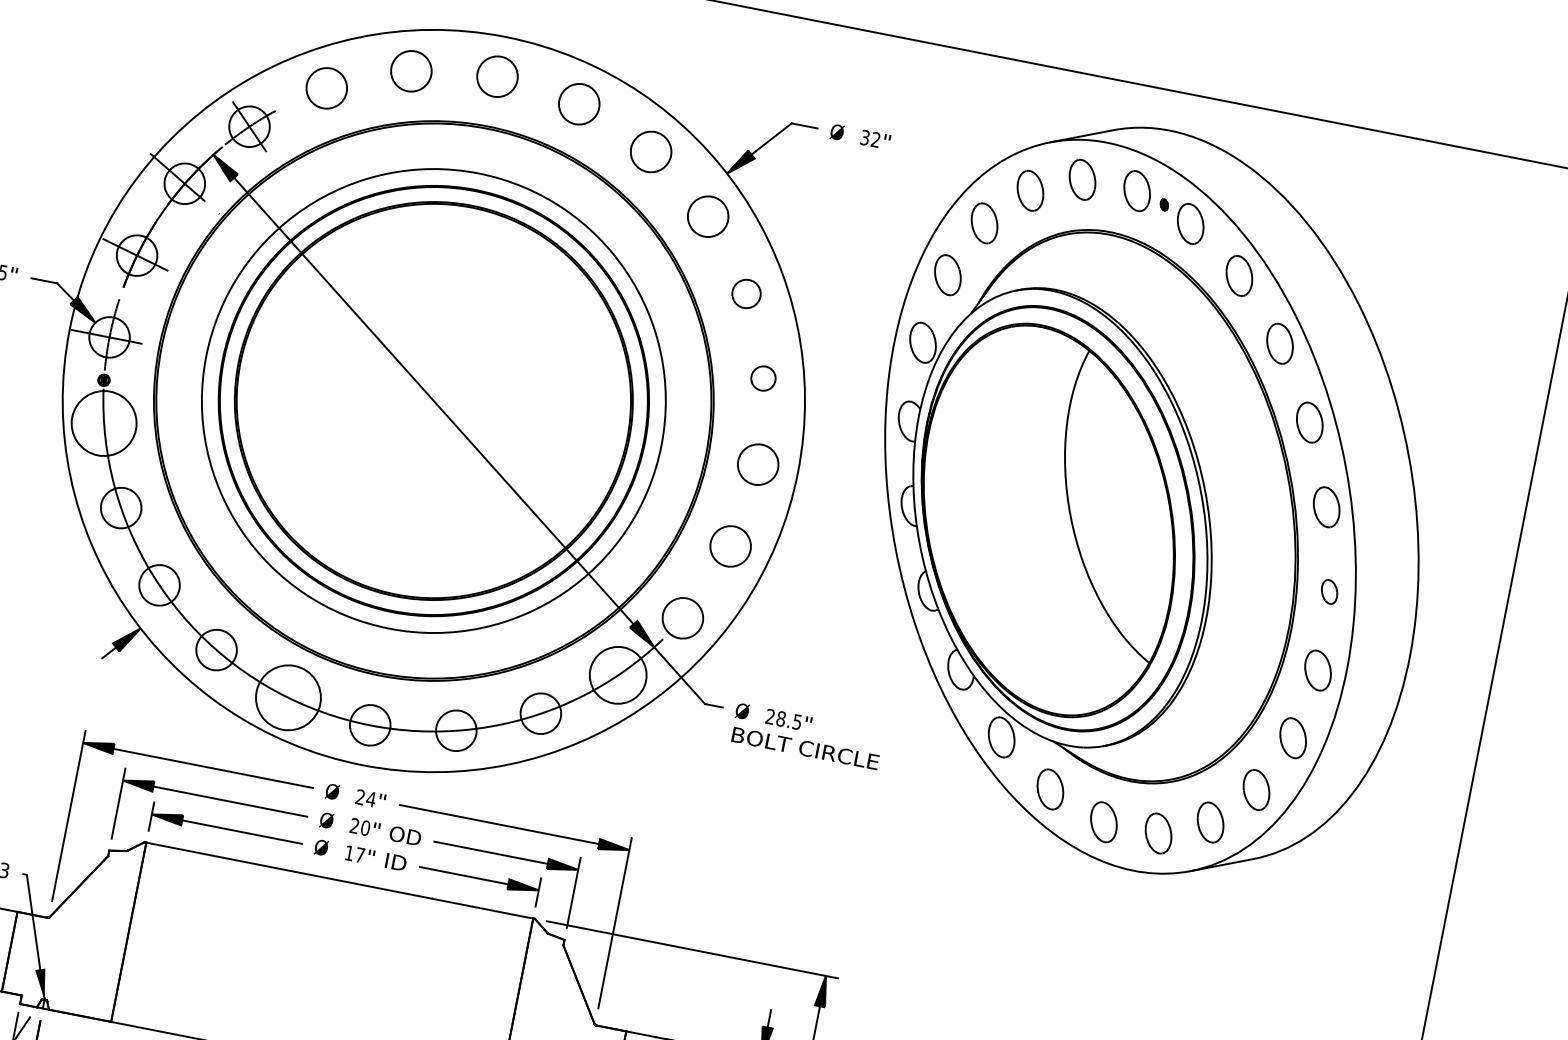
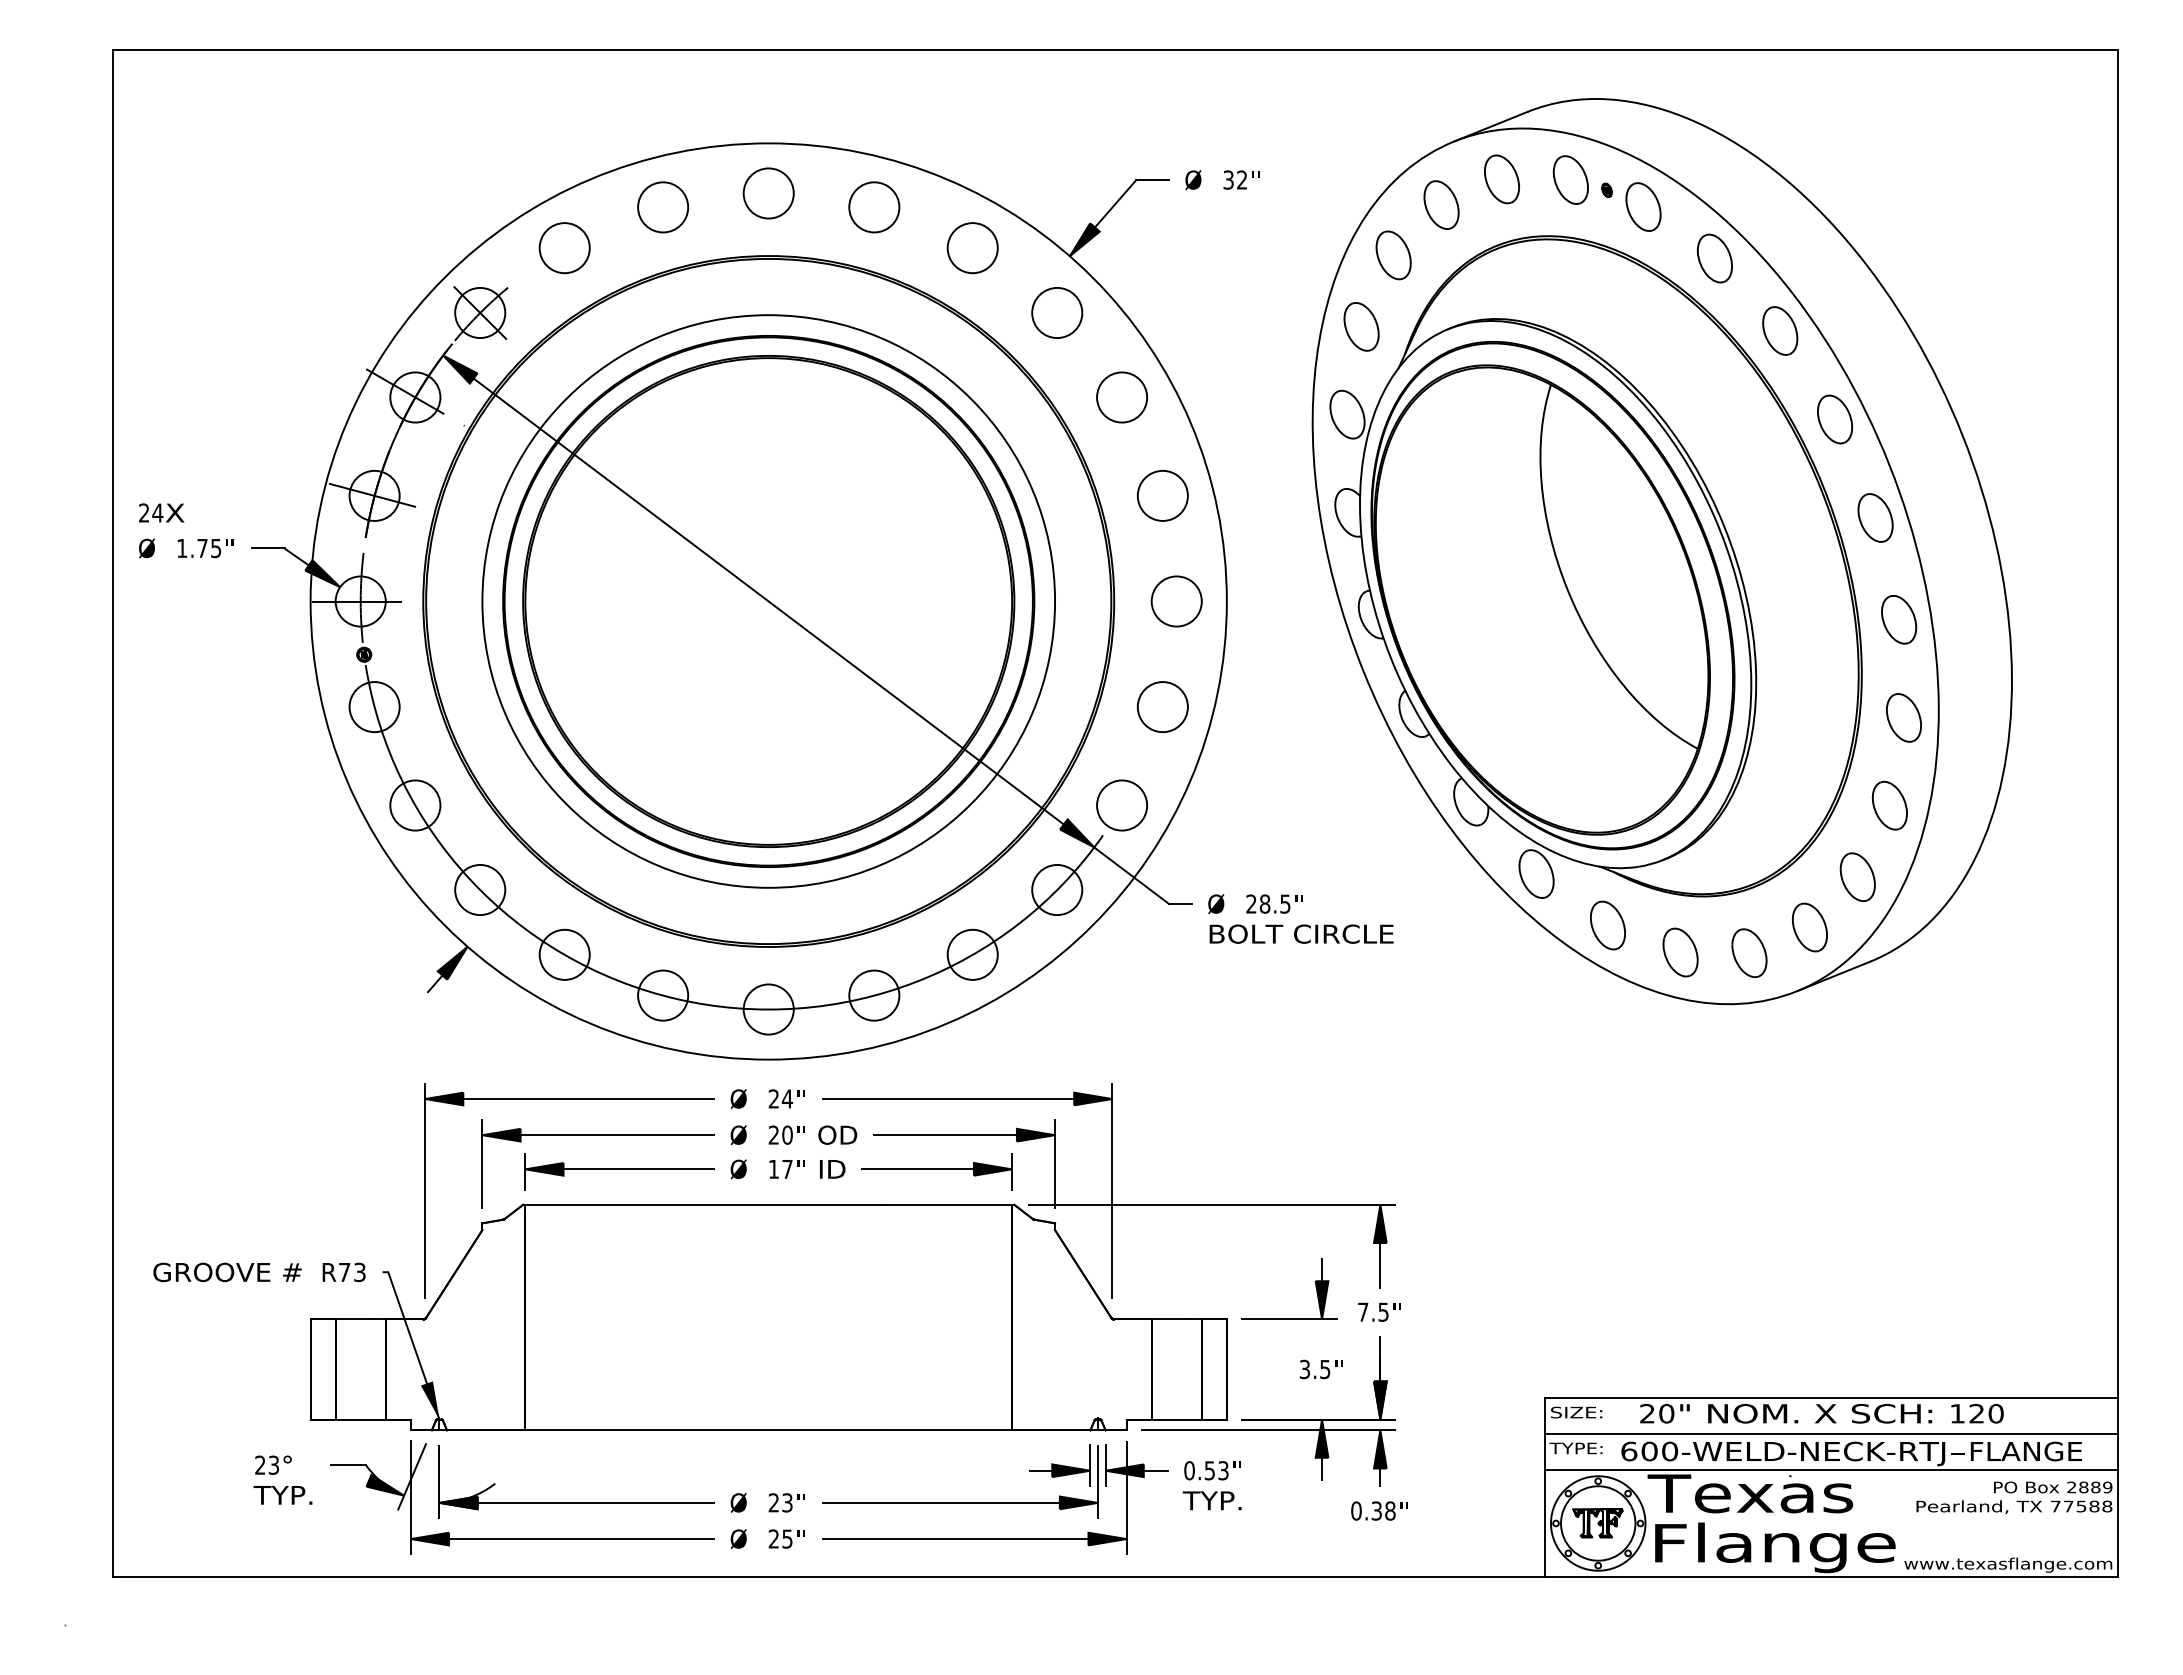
circle: (746, 293) -> (1121, 397), size x1.43
circle: (763, 378) -> (1162, 495), size x1.67
circle: (103, 423) -> (374, 707), size x0.62
part: (1329, 591) -> (1899, 619), size x1.67
circle: (618, 674) -> (1057, 889), size x0.71
circle: (288, 697) -> (663, 995), size x0.62

